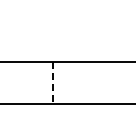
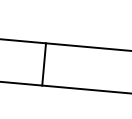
line: (53, 83) -> (44, 64), dashed -> solid

